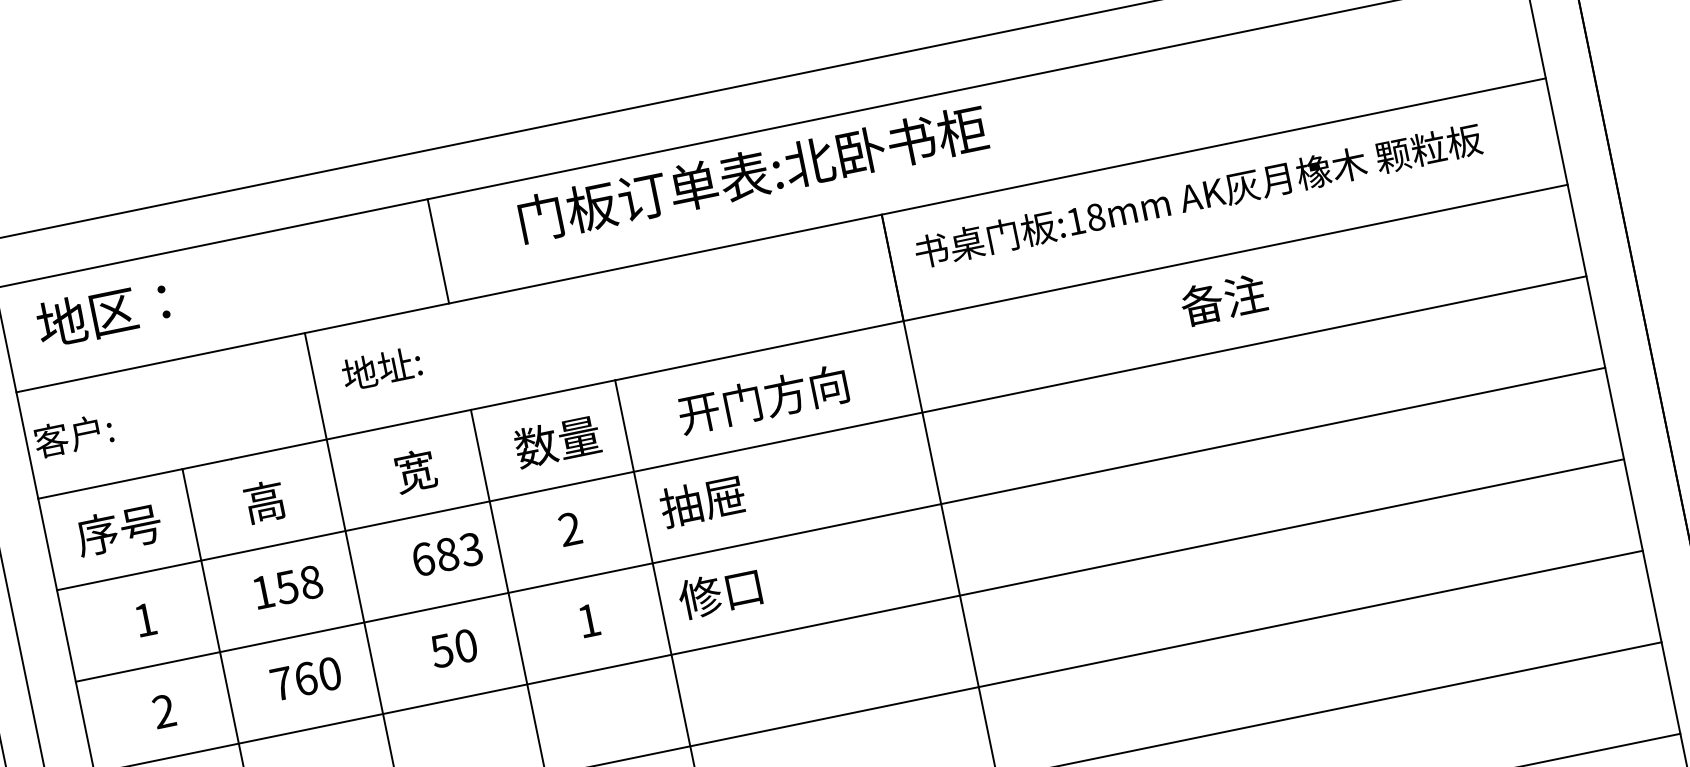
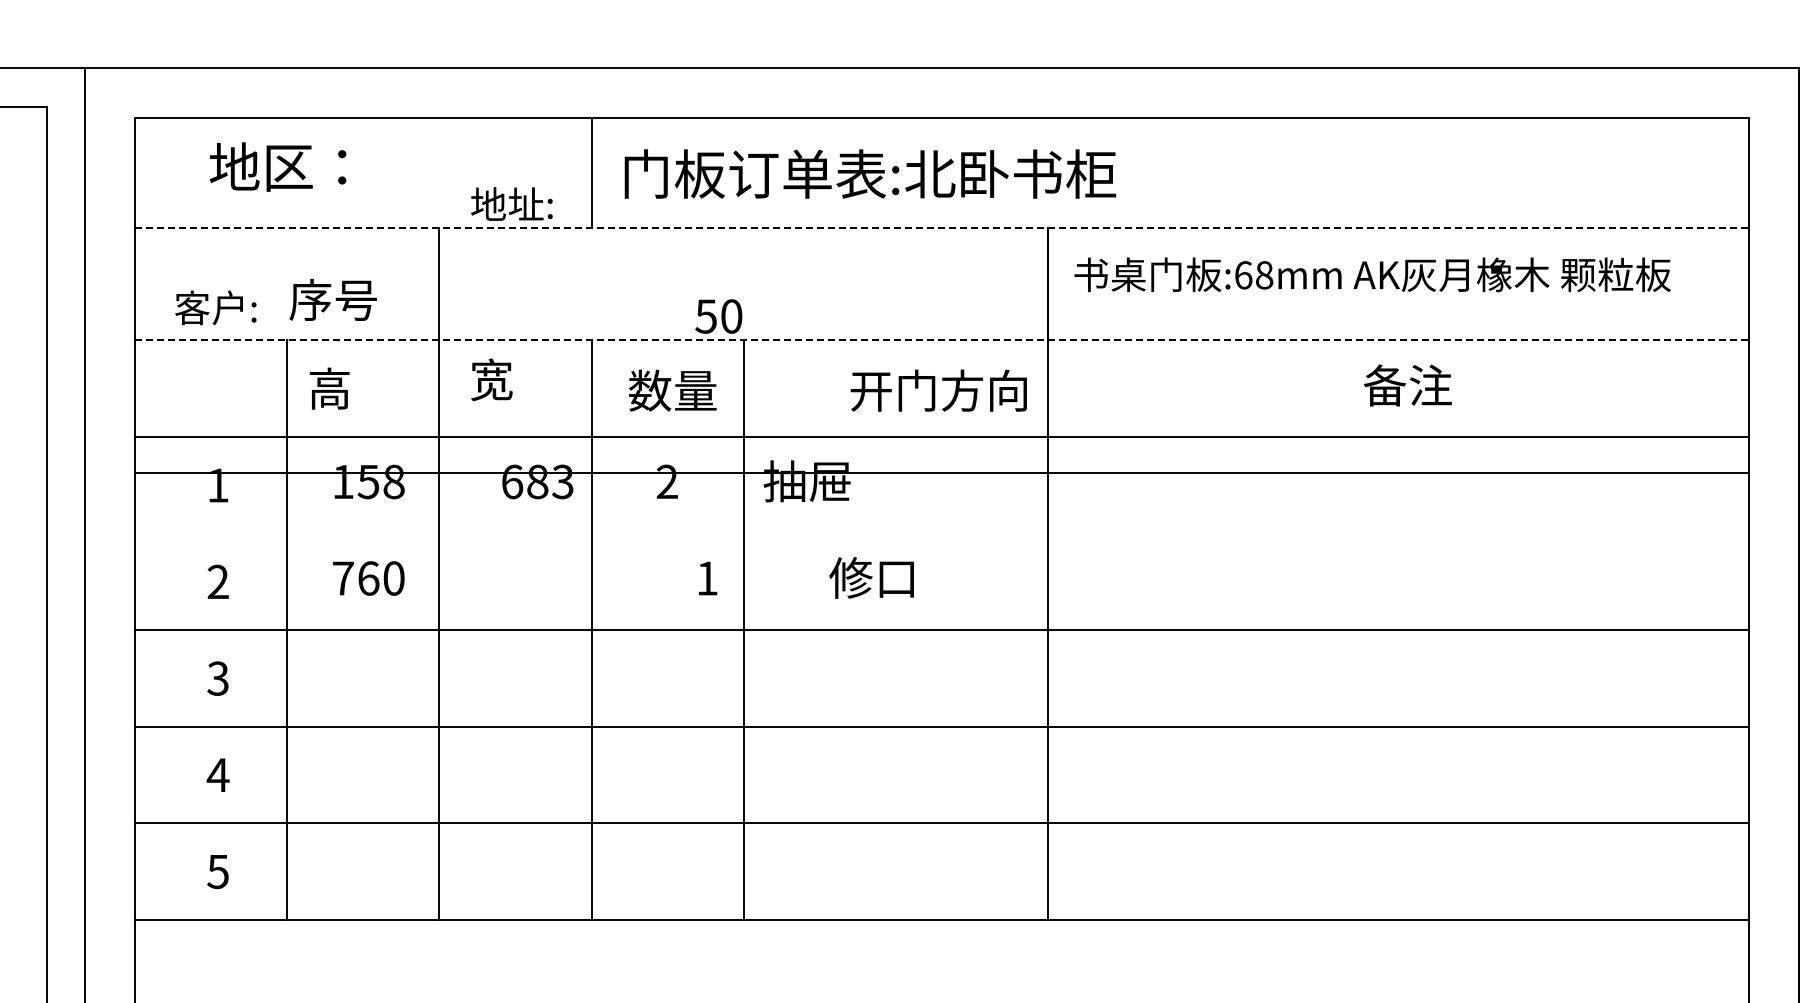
text: (753, 173) -> (870, 173), moved
text: (1076, 221) -> (1243, 275), :18mm -> :68mm
line: (781, 235) -> (942, 228), solid -> dashed
text: (1223, 299) -> (1407, 385), moved
text: (102, 313) -> (277, 166), moved
line: (803, 341) -> (942, 340), solid -> dashed
text: (381, 368) -> (511, 203), moved
text: (762, 399) -> (938, 390), moved
text: (73, 435) -> (215, 307), moved
text: (415, 470) -> (491, 379), moved
text: (264, 501) -> (329, 388), moved
line: (840, 524) -> (941, 472), moved
text: (118, 529) -> (332, 299), moved
text: (719, 592) -> (871, 577), moved
text: (590, 620) -> (708, 578), moved
text: (453, 648) -> (718, 316), moved

